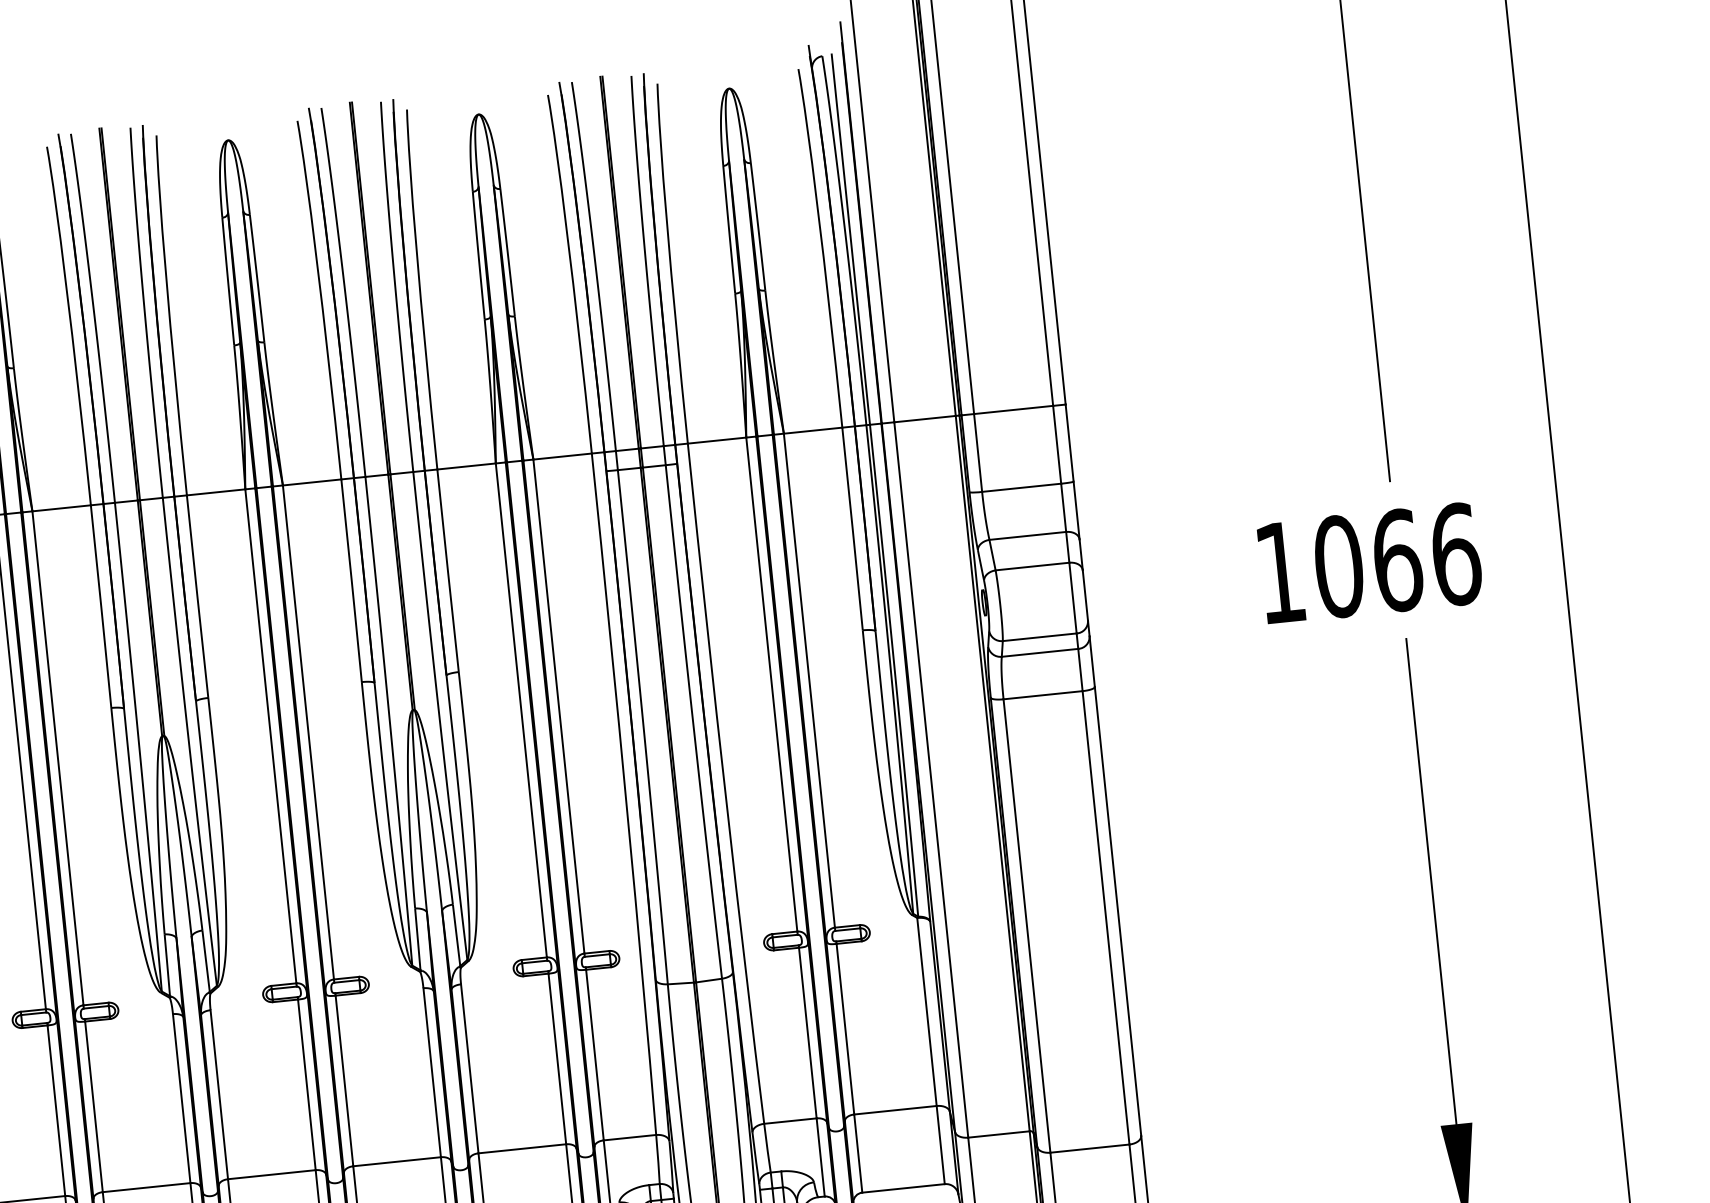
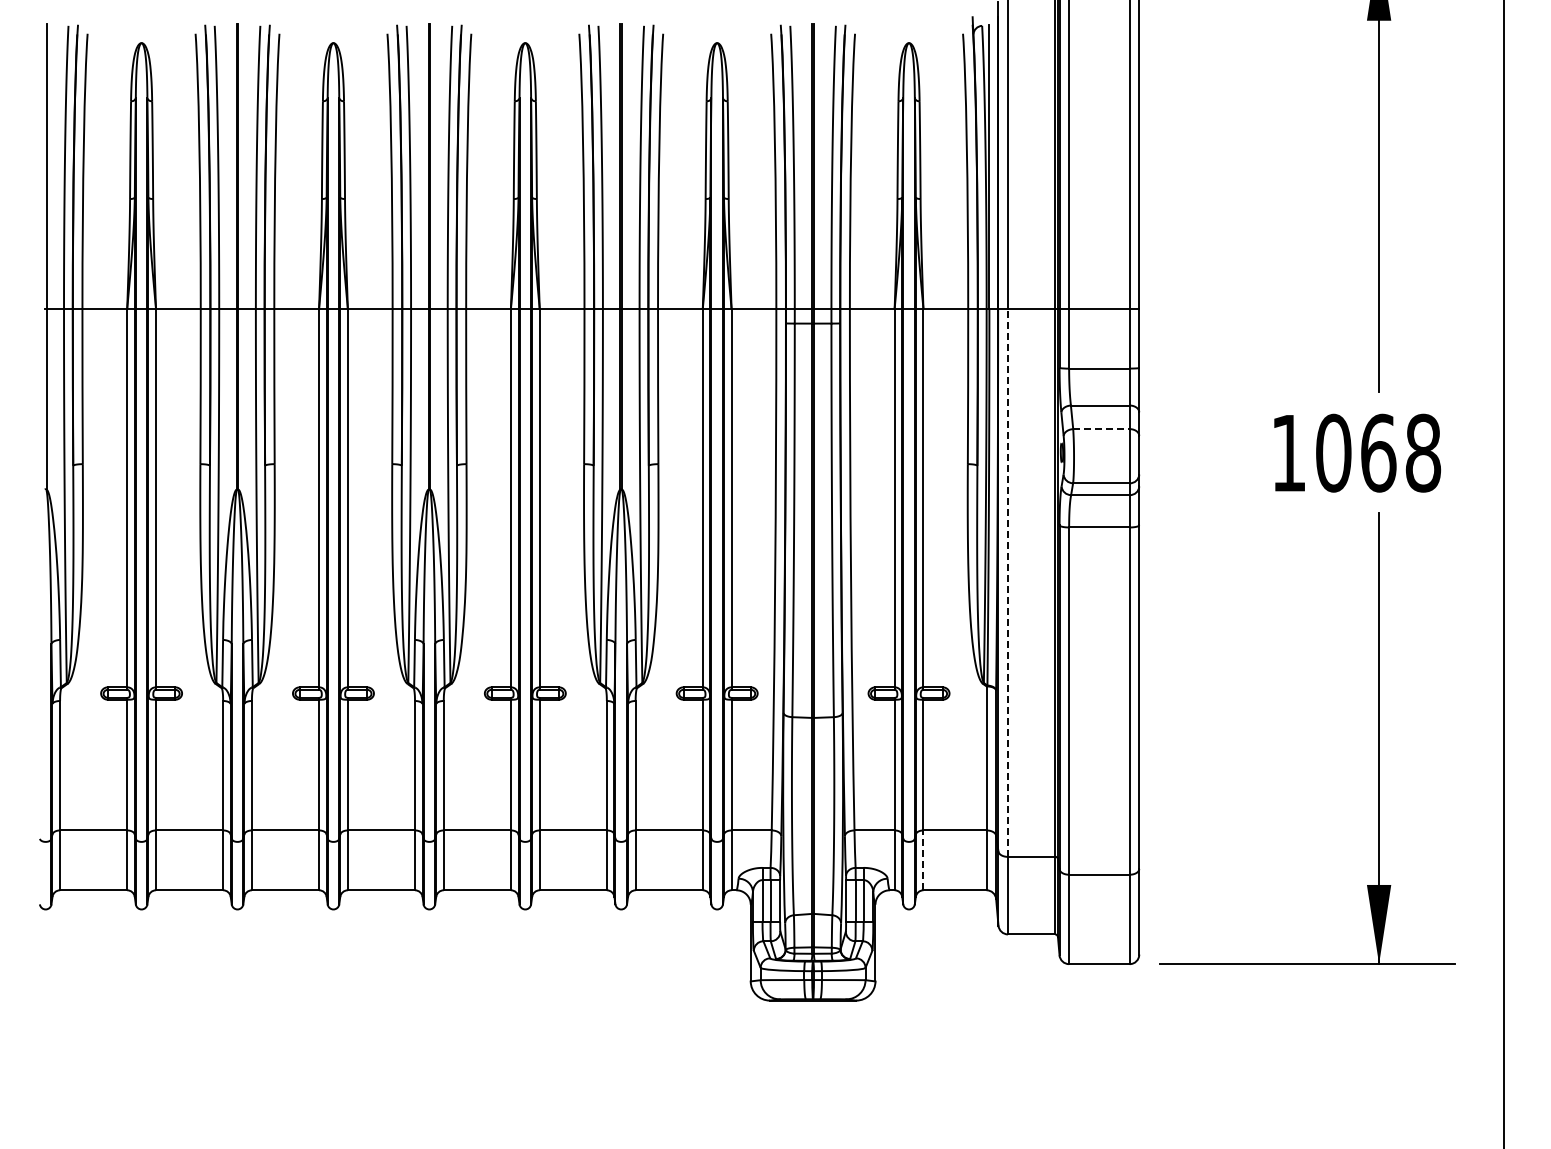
text: (1456, 553) -> (1423, 452), 1066 -> 1068
line: (1032, 567) -> (1101, 429), solid -> dashed
line: (931, 779) -> (1008, 582), solid -> dashed
line: (858, 1153) -> (923, 860), solid -> dashed

